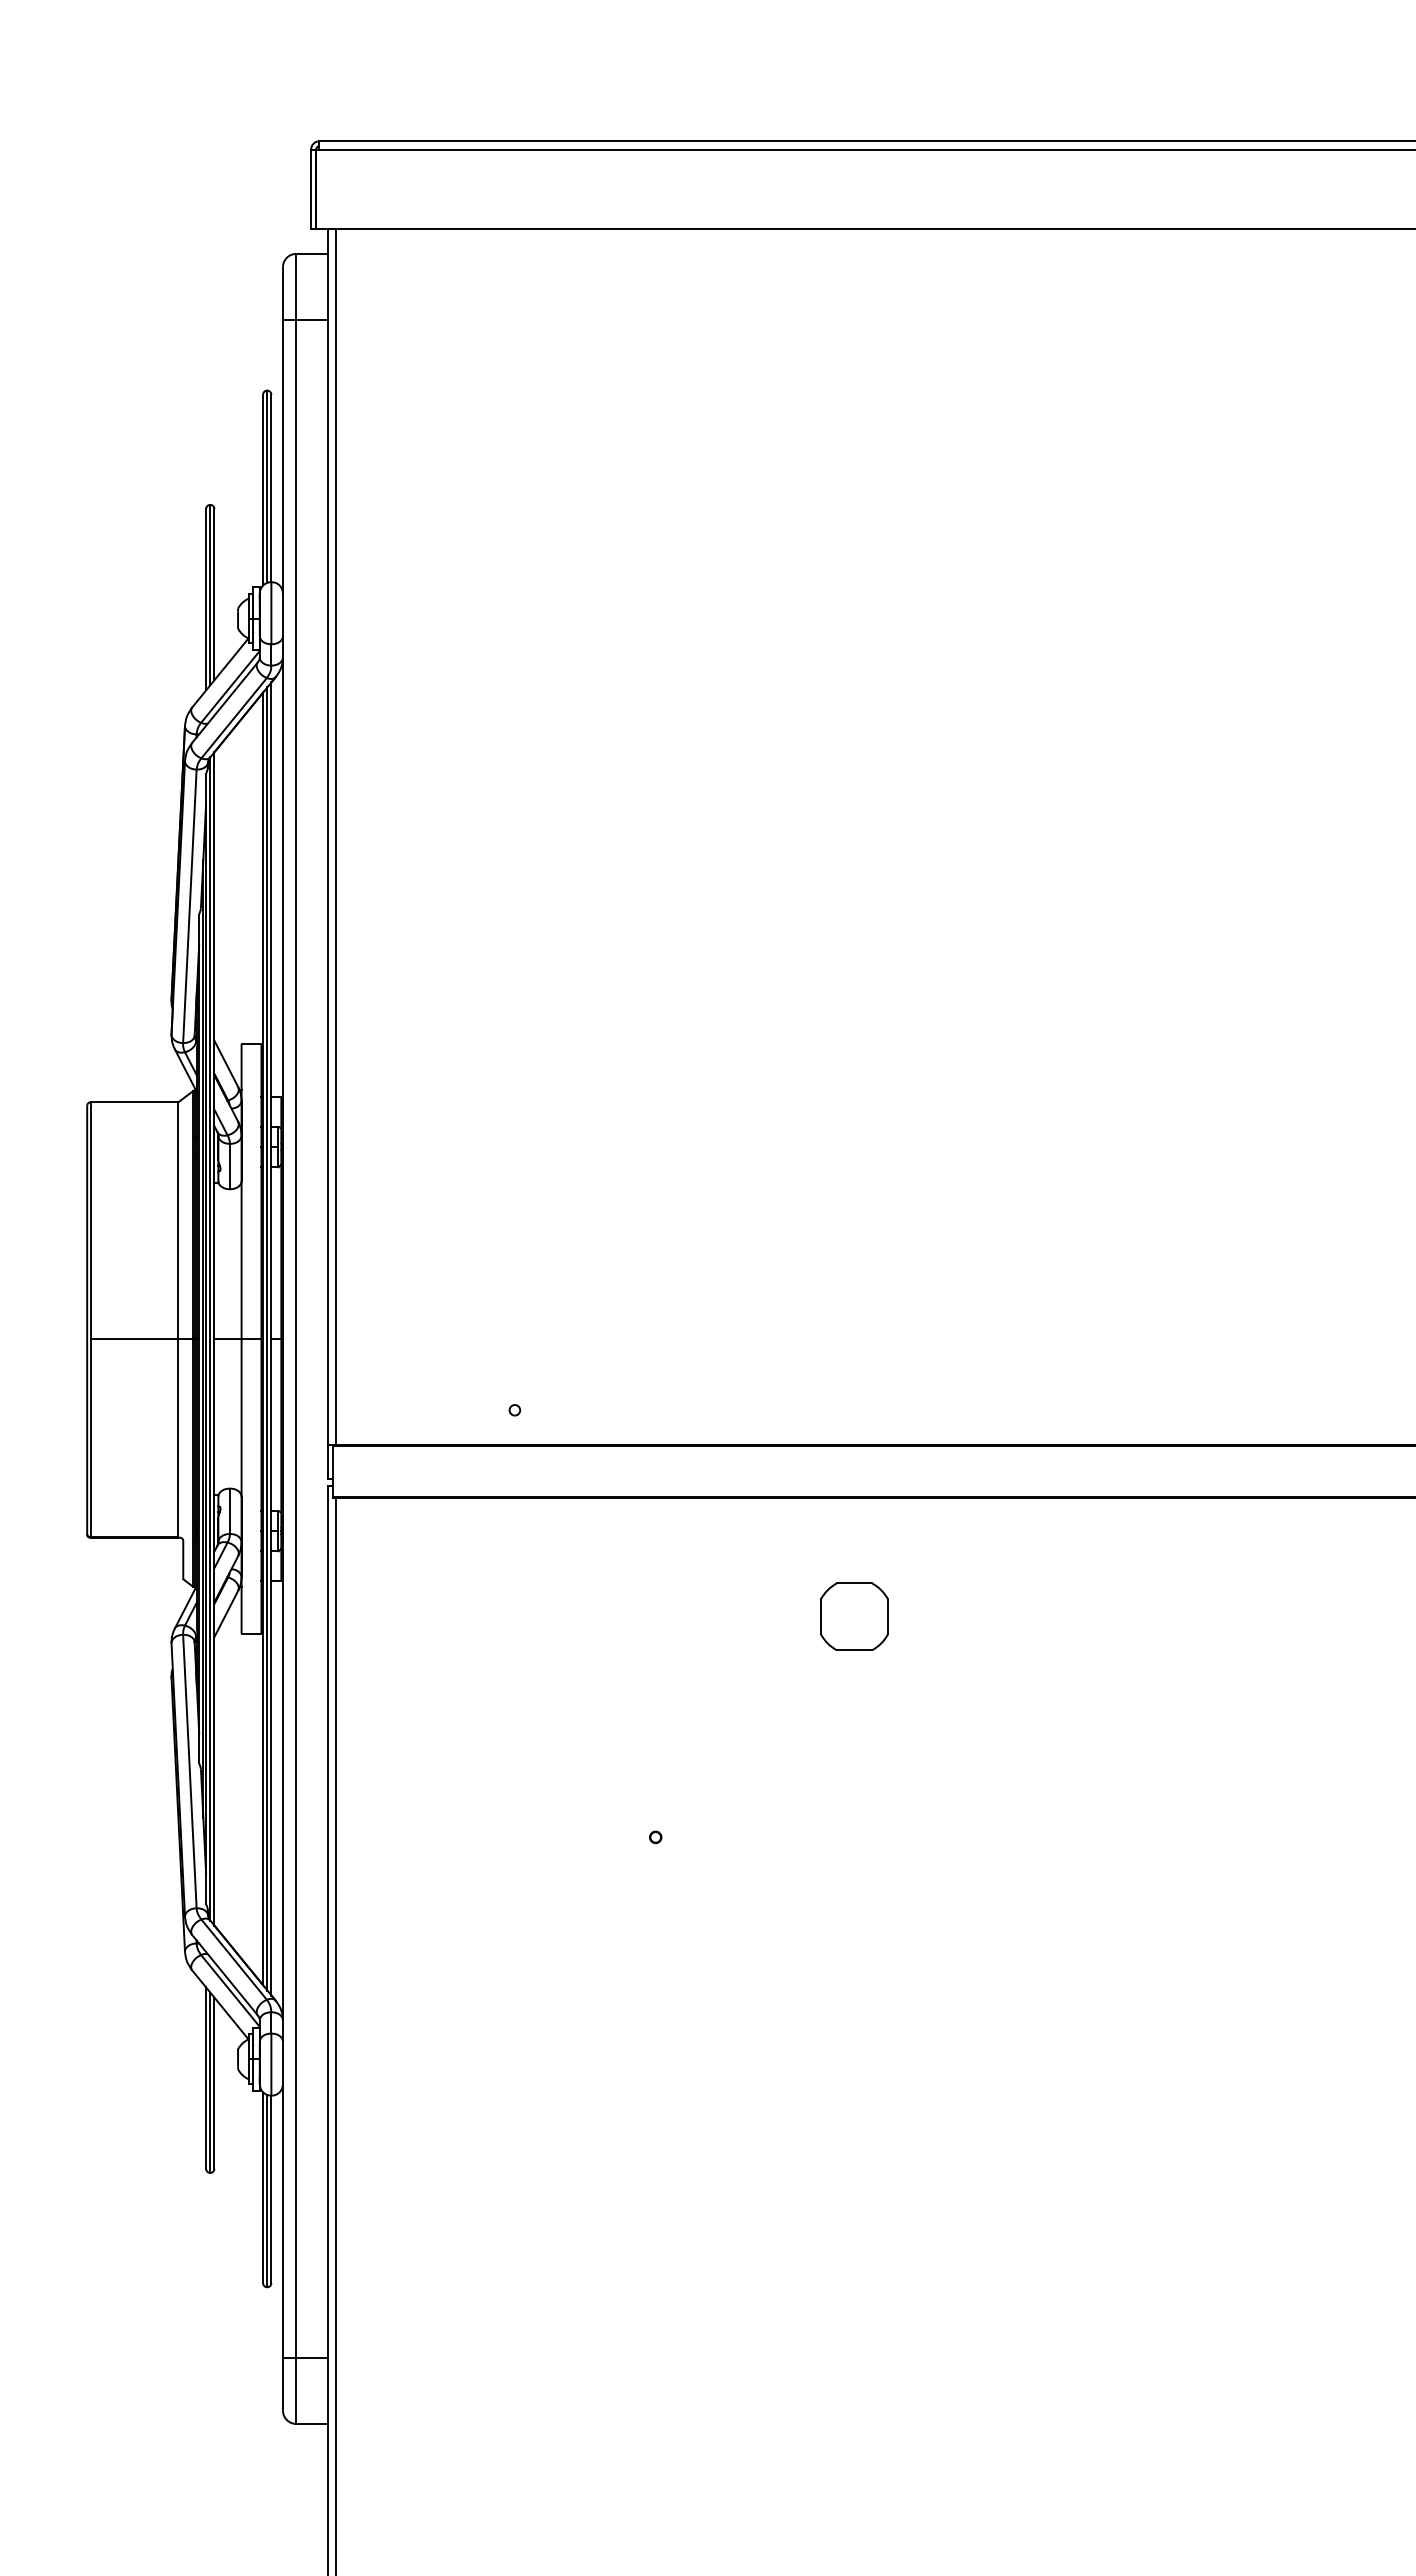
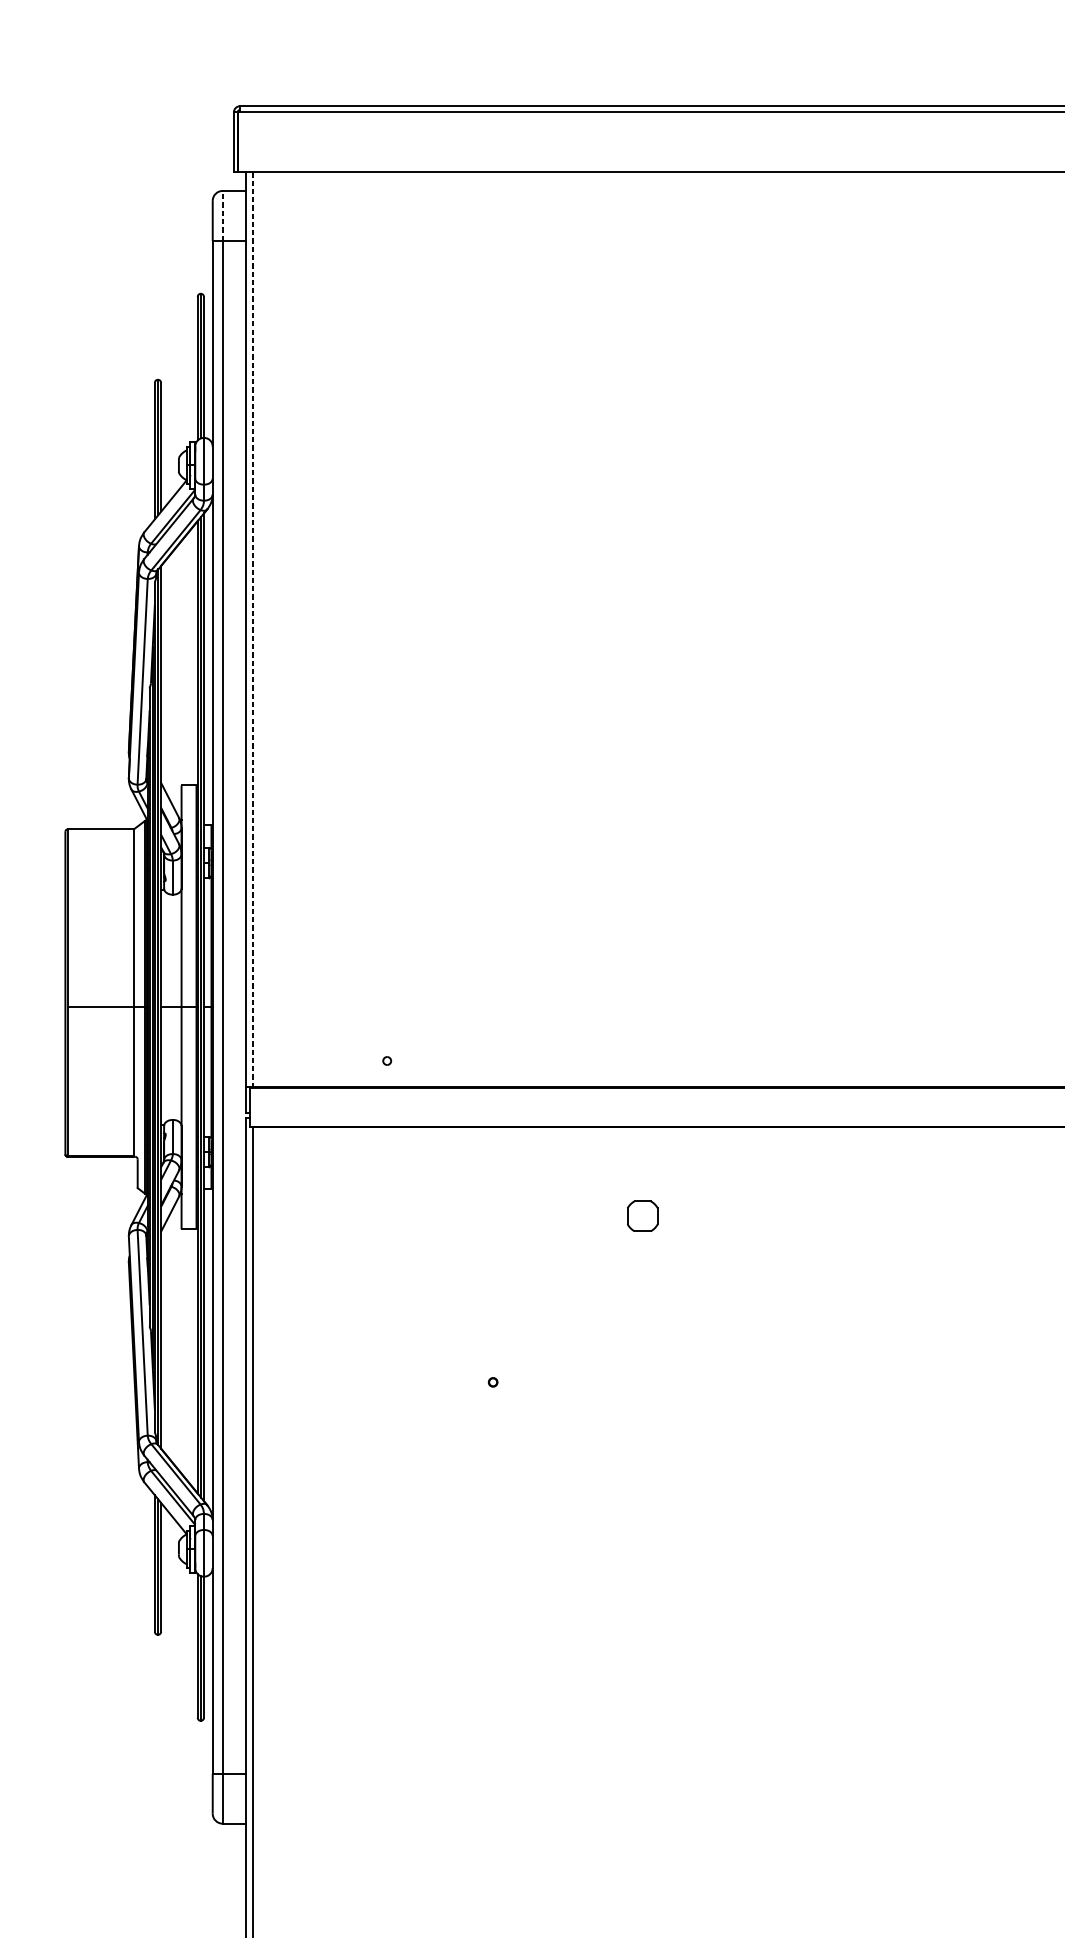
line: (296, 286) -> (222, 215), solid -> dashed
line: (336, 837) -> (252, 630), solid -> dashed
part: (854, 1616) -> (642, 1216), size x0.6

